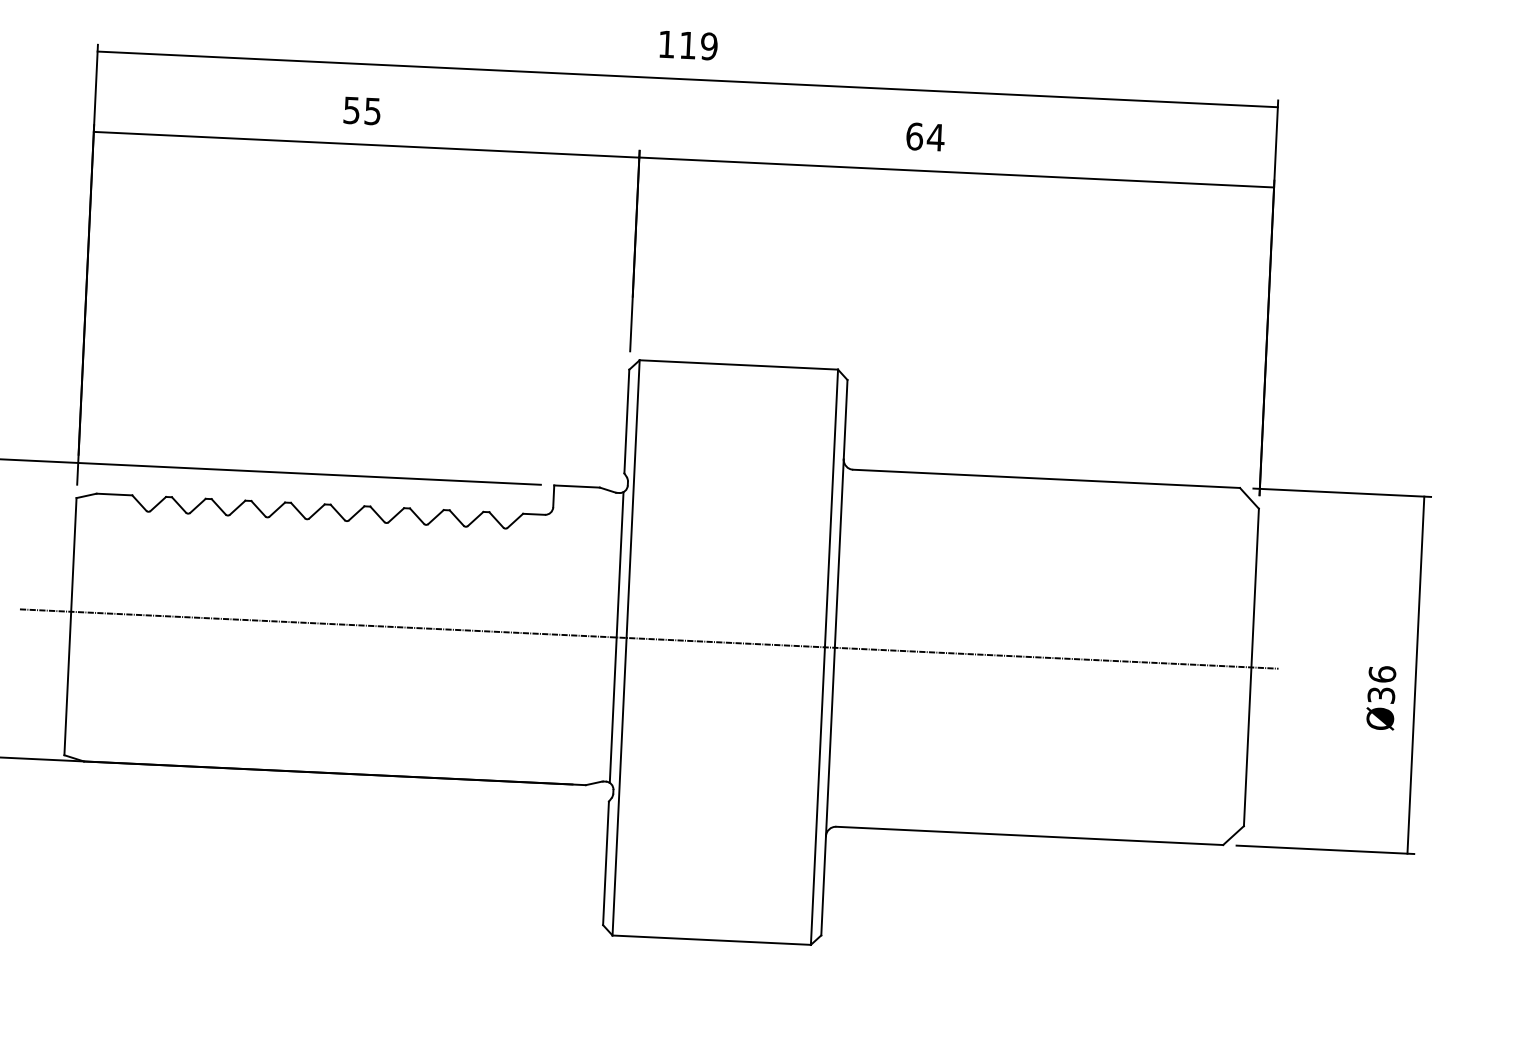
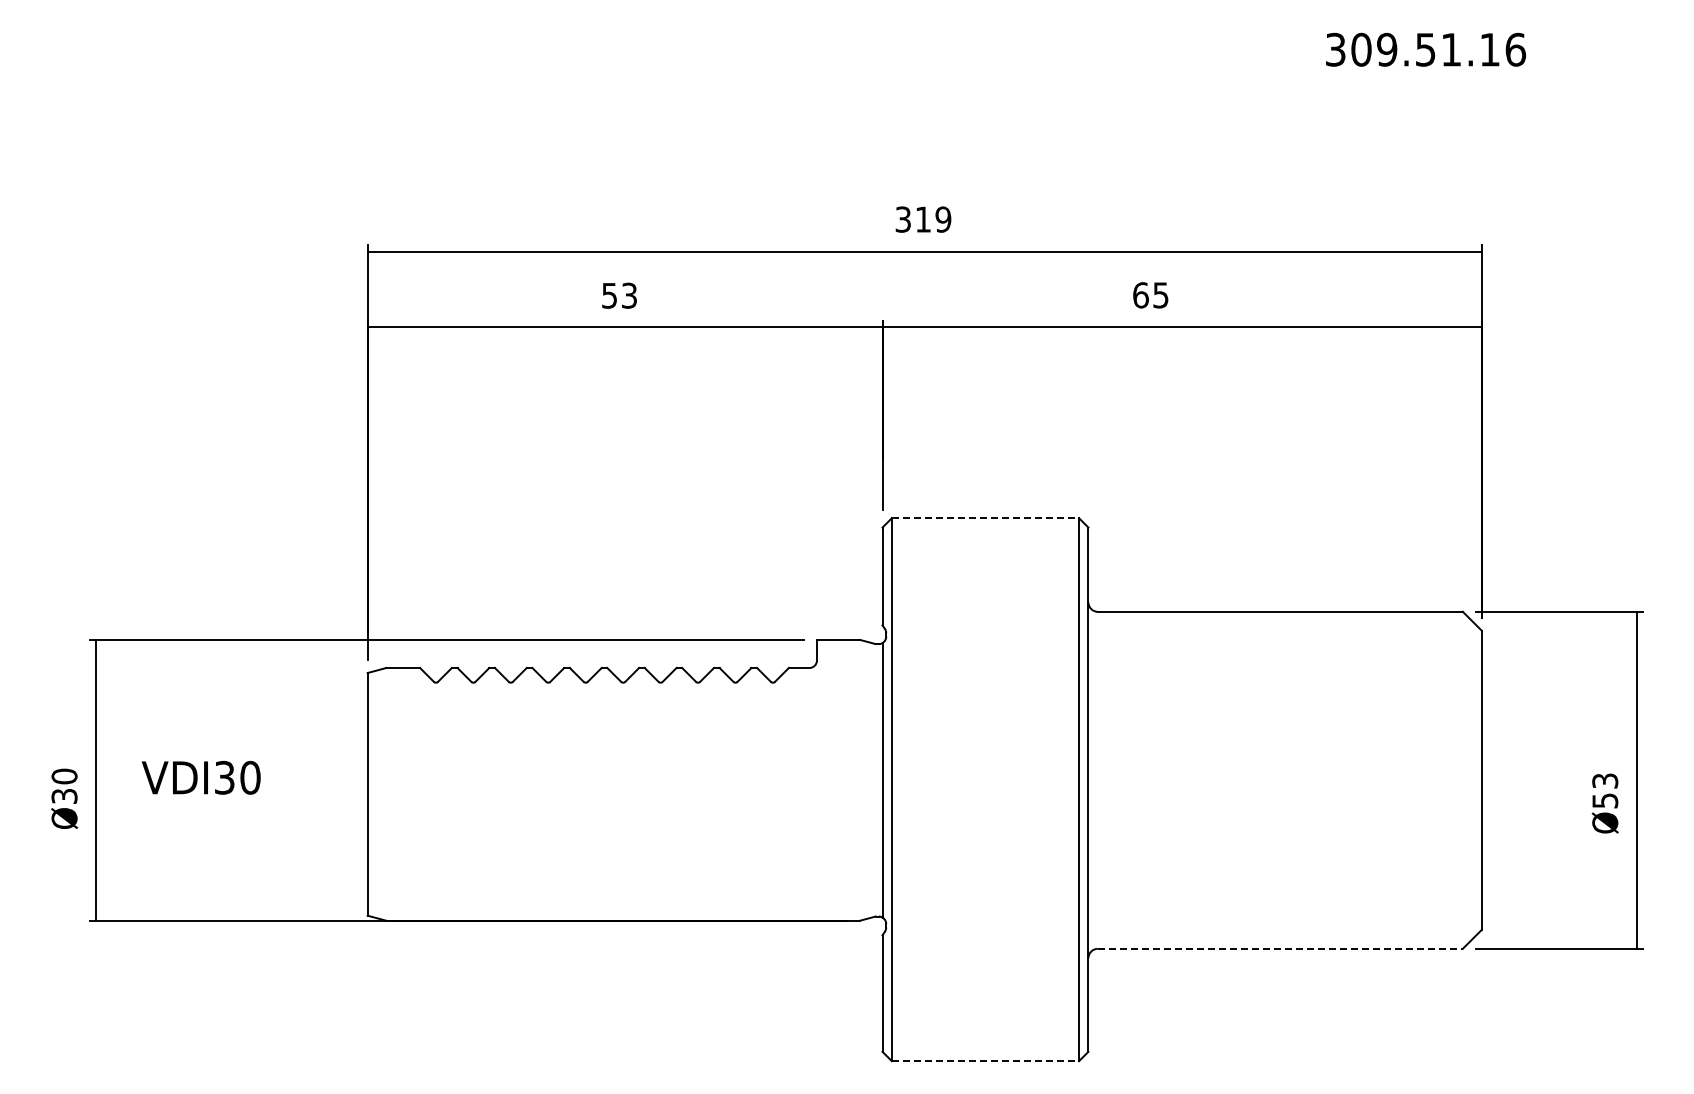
text: (665, 44) -> (902, 219), 119 -> 319
text: (372, 111) -> (629, 295), 55 -> 53
text: (935, 137) -> (1160, 295), 64 -> 65
line: (738, 365) -> (985, 518), solid -> dashed
line: (649, 639) -> (913, 780), removed
text: (1382, 684) -> (1605, 790), Ø36 -> Ø53
line: (1029, 835) -> (1280, 948), solid -> dashed
line: (711, 940) -> (985, 1061), solid -> dashed

